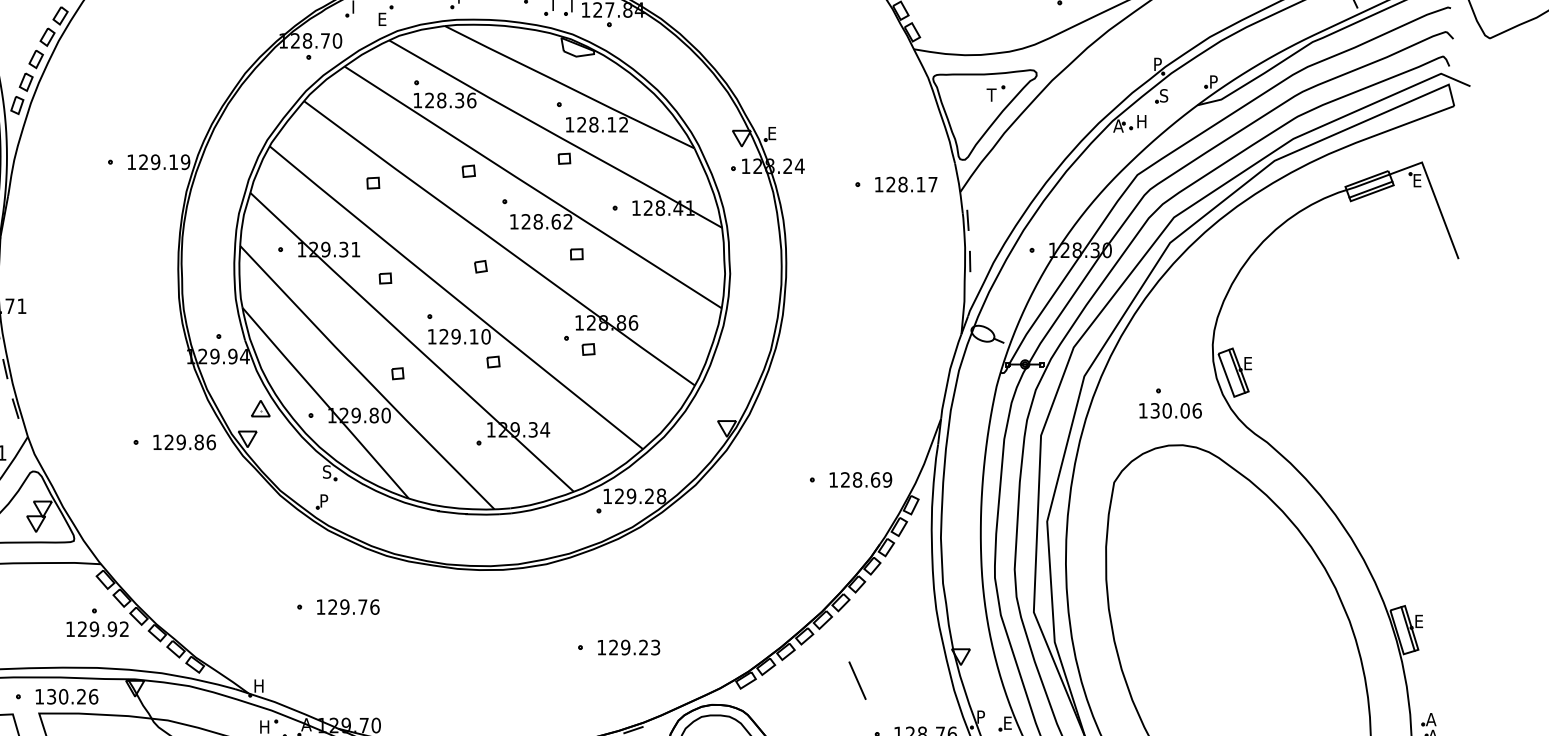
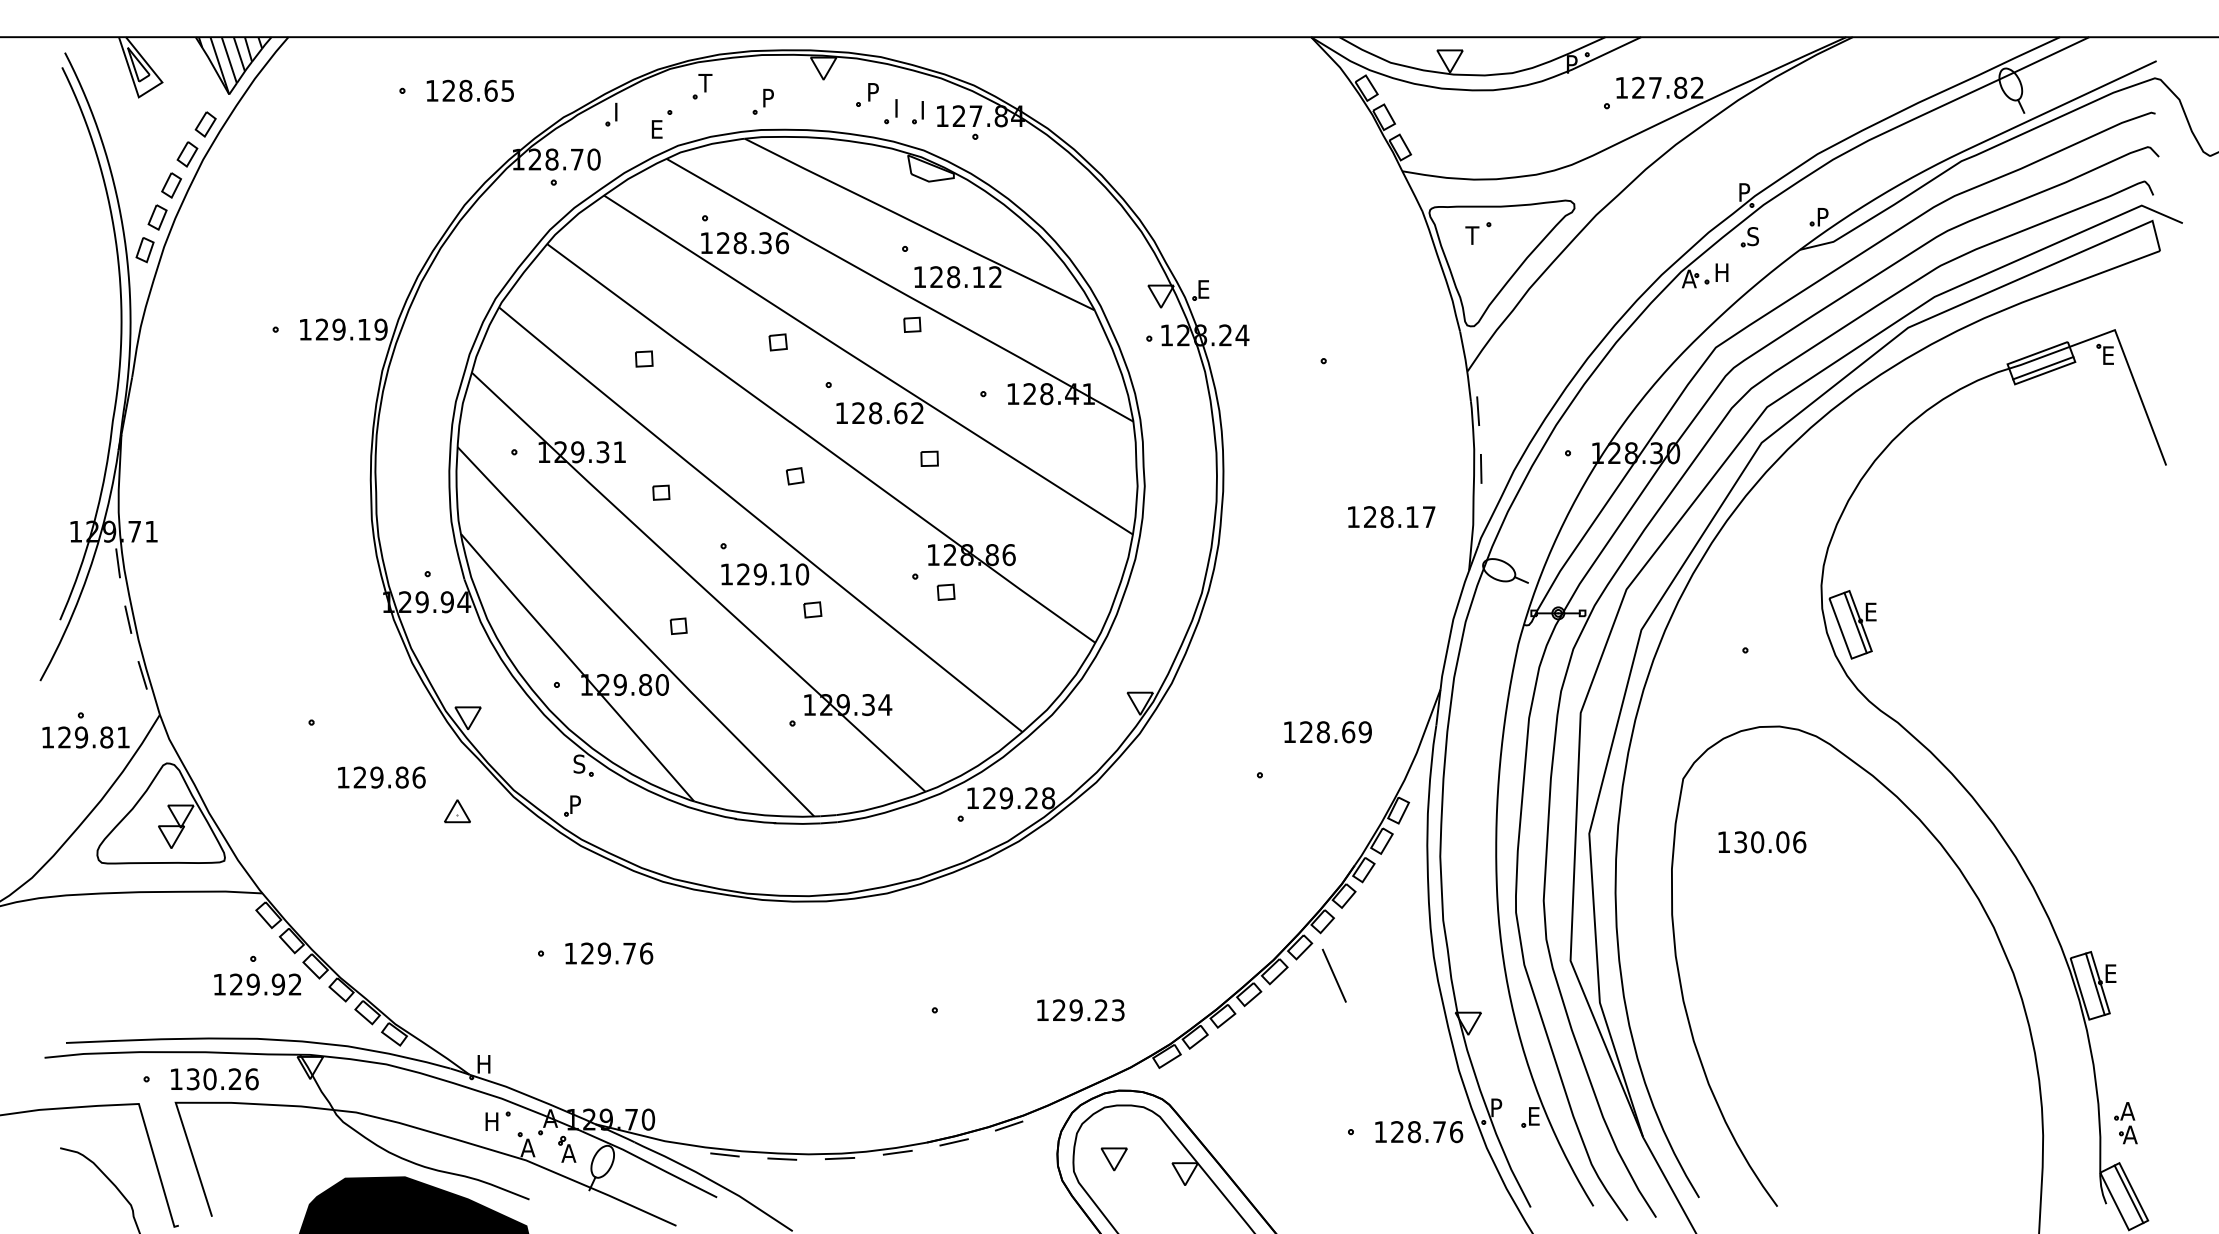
part: (996, 93) -> (1478, 233), moved
text: (906, 184) -> (1391, 517), moved
part: (260, 408) -> (457, 811), moved
text: (1170, 410) -> (1762, 842), moved
text: (184, 442) -> (381, 777), moved
text: (860, 480) -> (1327, 732), moved
text: (628, 647) -> (1080, 1010), moved
line: (856, 680) -> (1333, 975), moved

